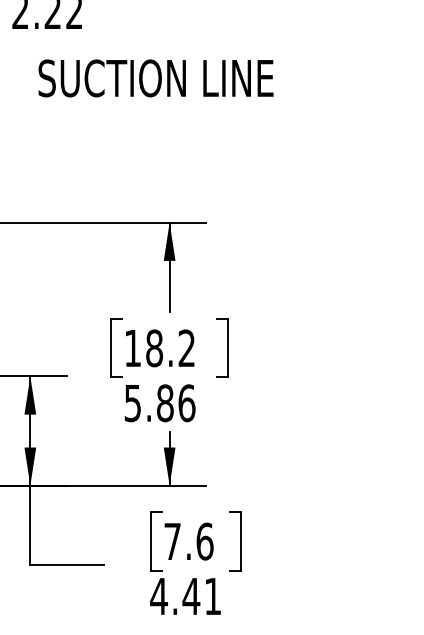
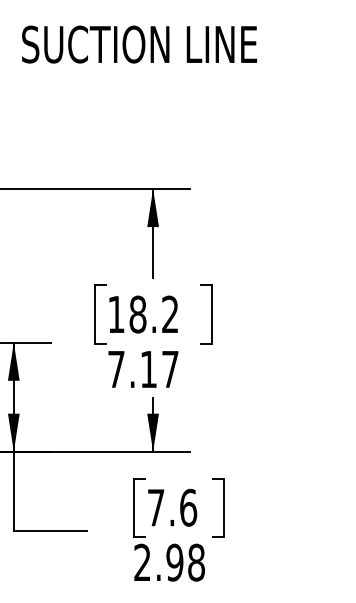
text: (159, 403) -> (142, 369), 5.86 -> 7.17
text: (185, 596) -> (168, 562), 4.41 -> 2.98

